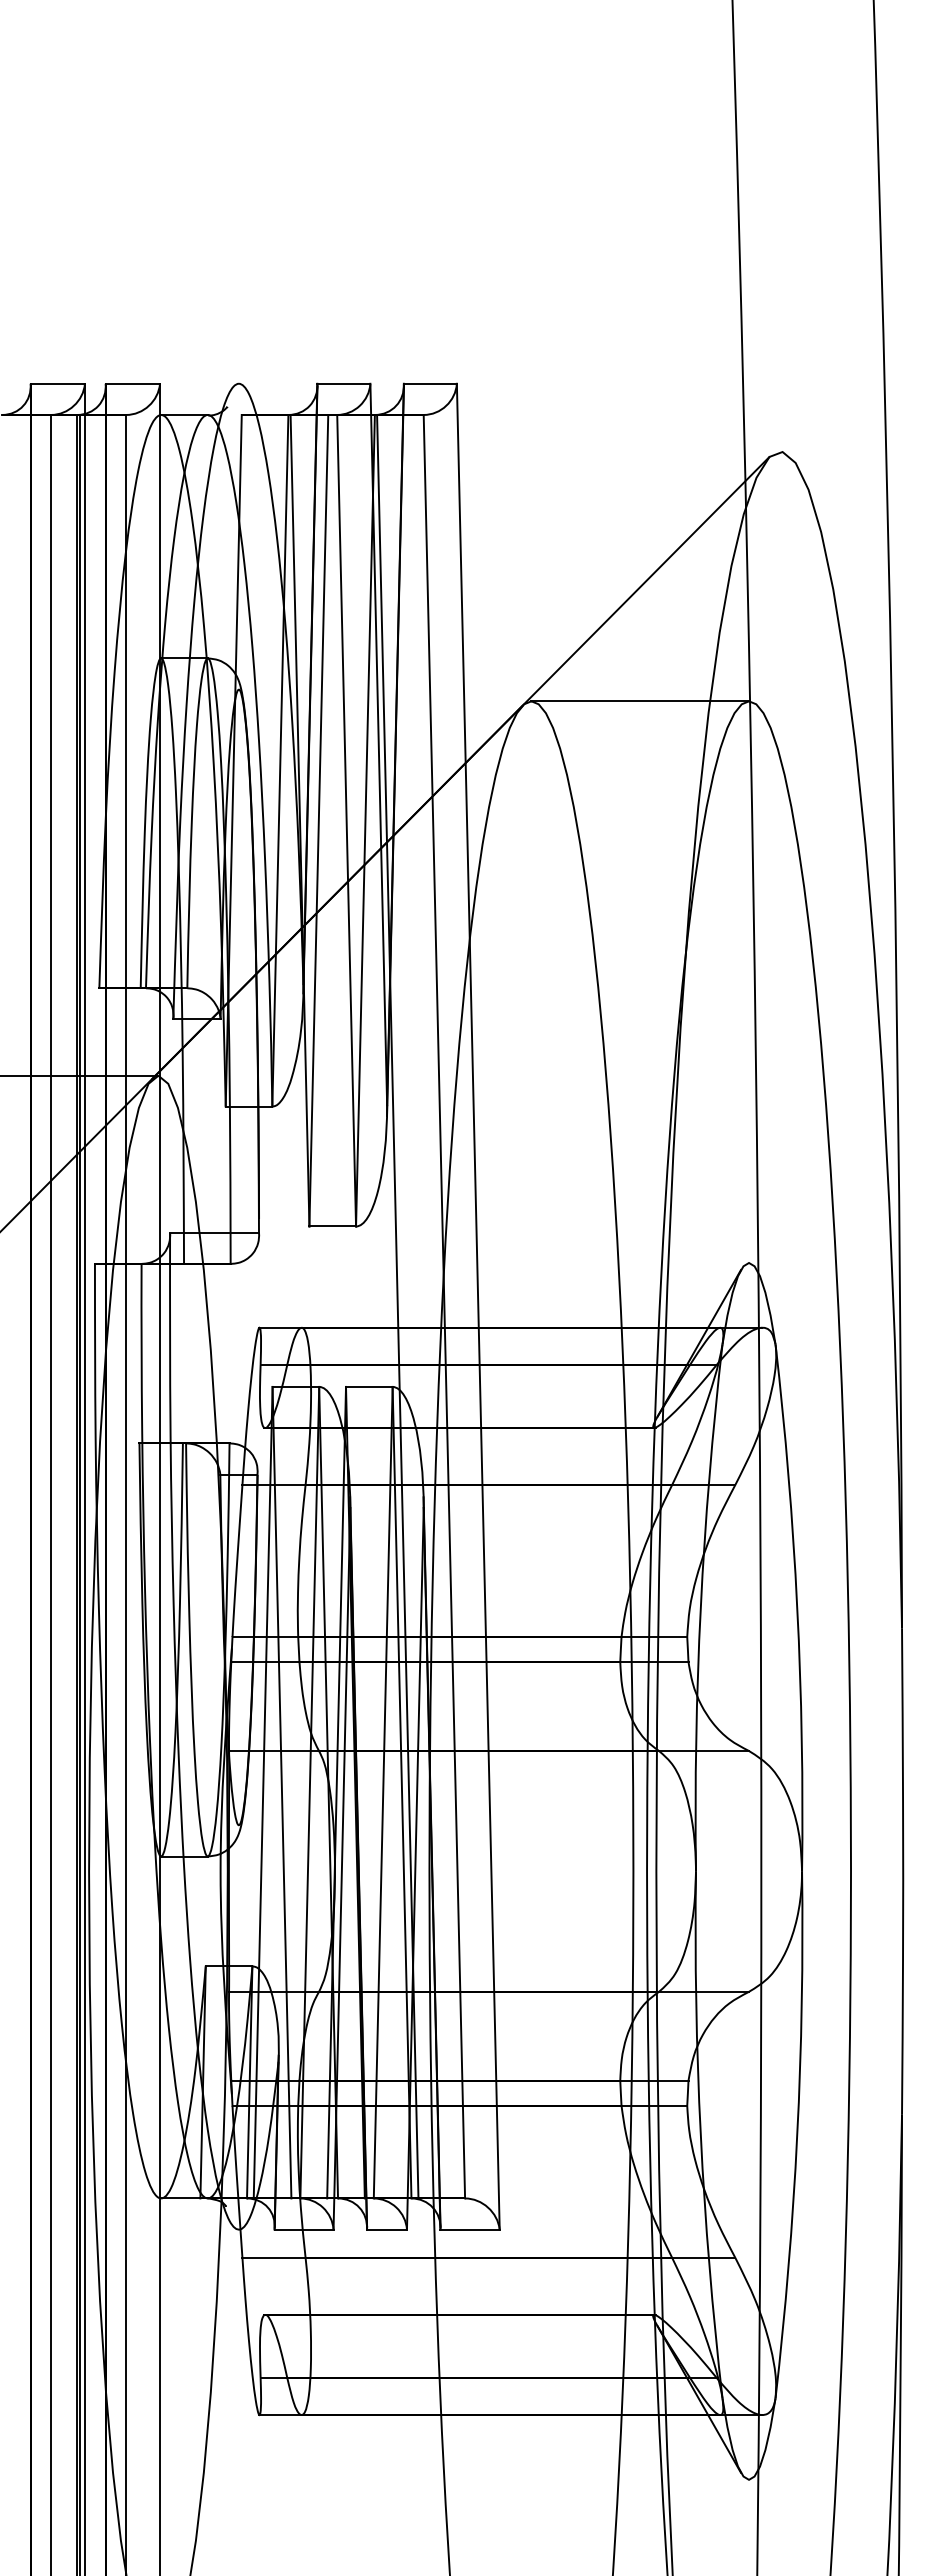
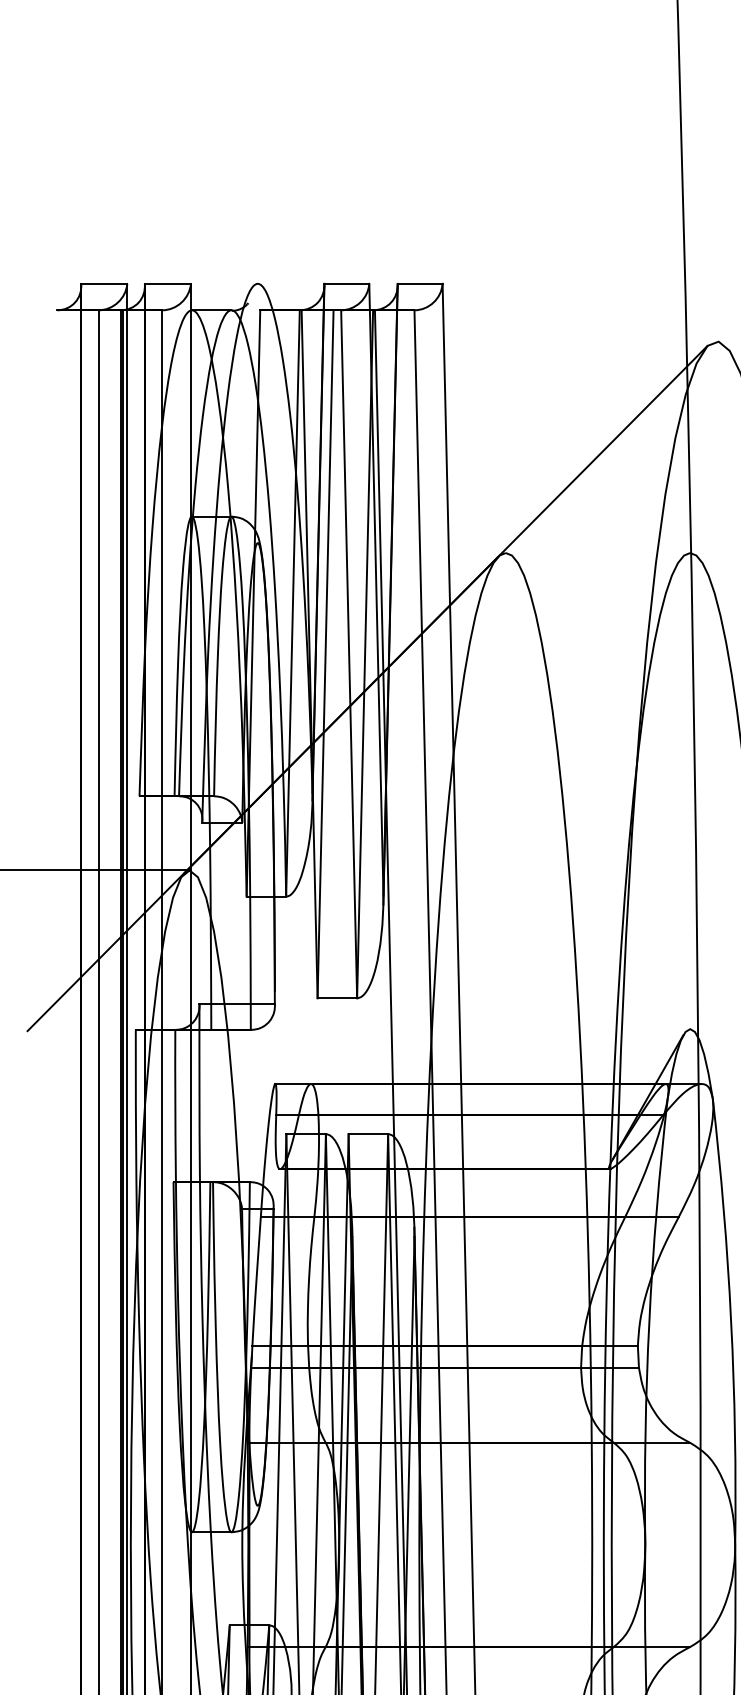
line: (640, 701) -> (598, 553), removed

